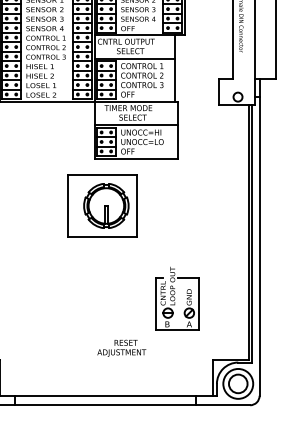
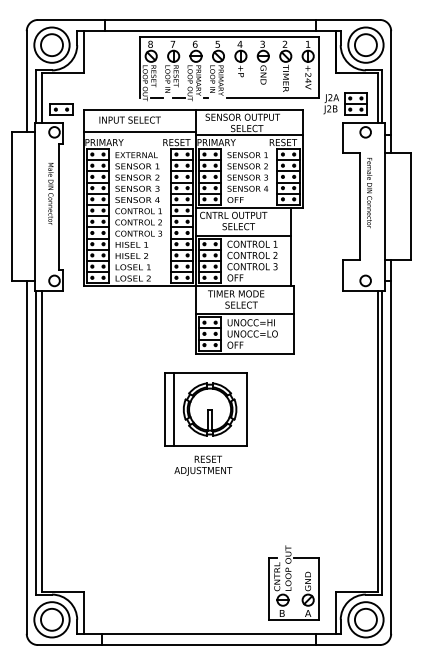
line: (75, 205) -> (173, 409), added
part: (176, 298) -> (293, 582), moved
text: (121, 348) -> (203, 465), moved

